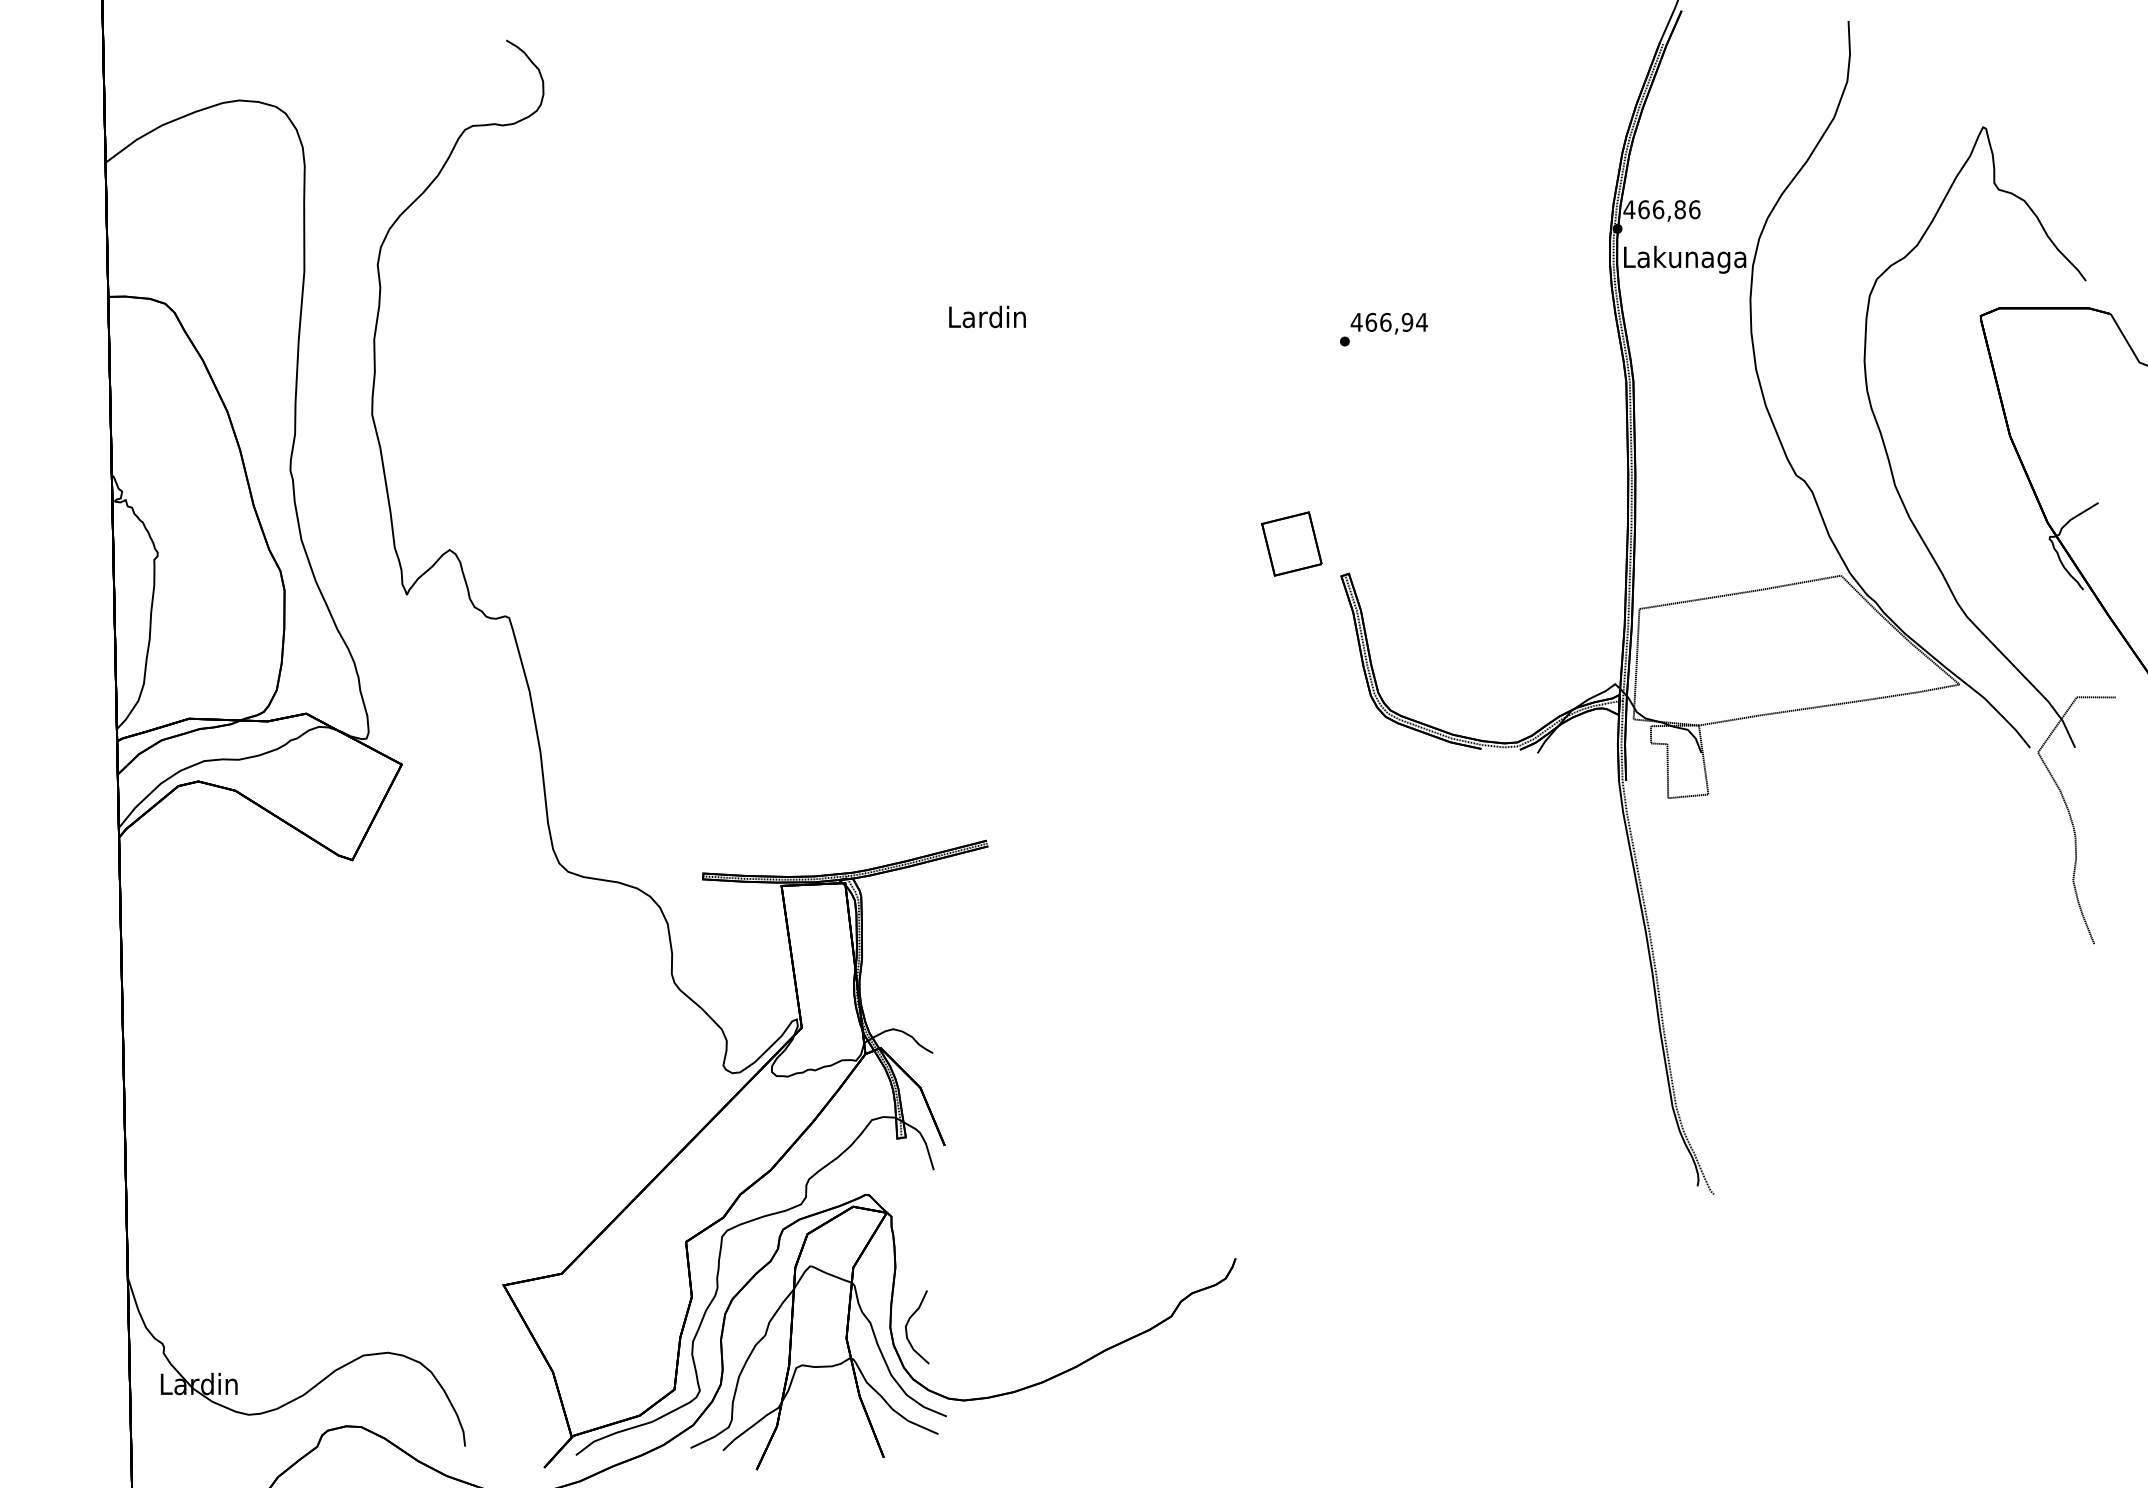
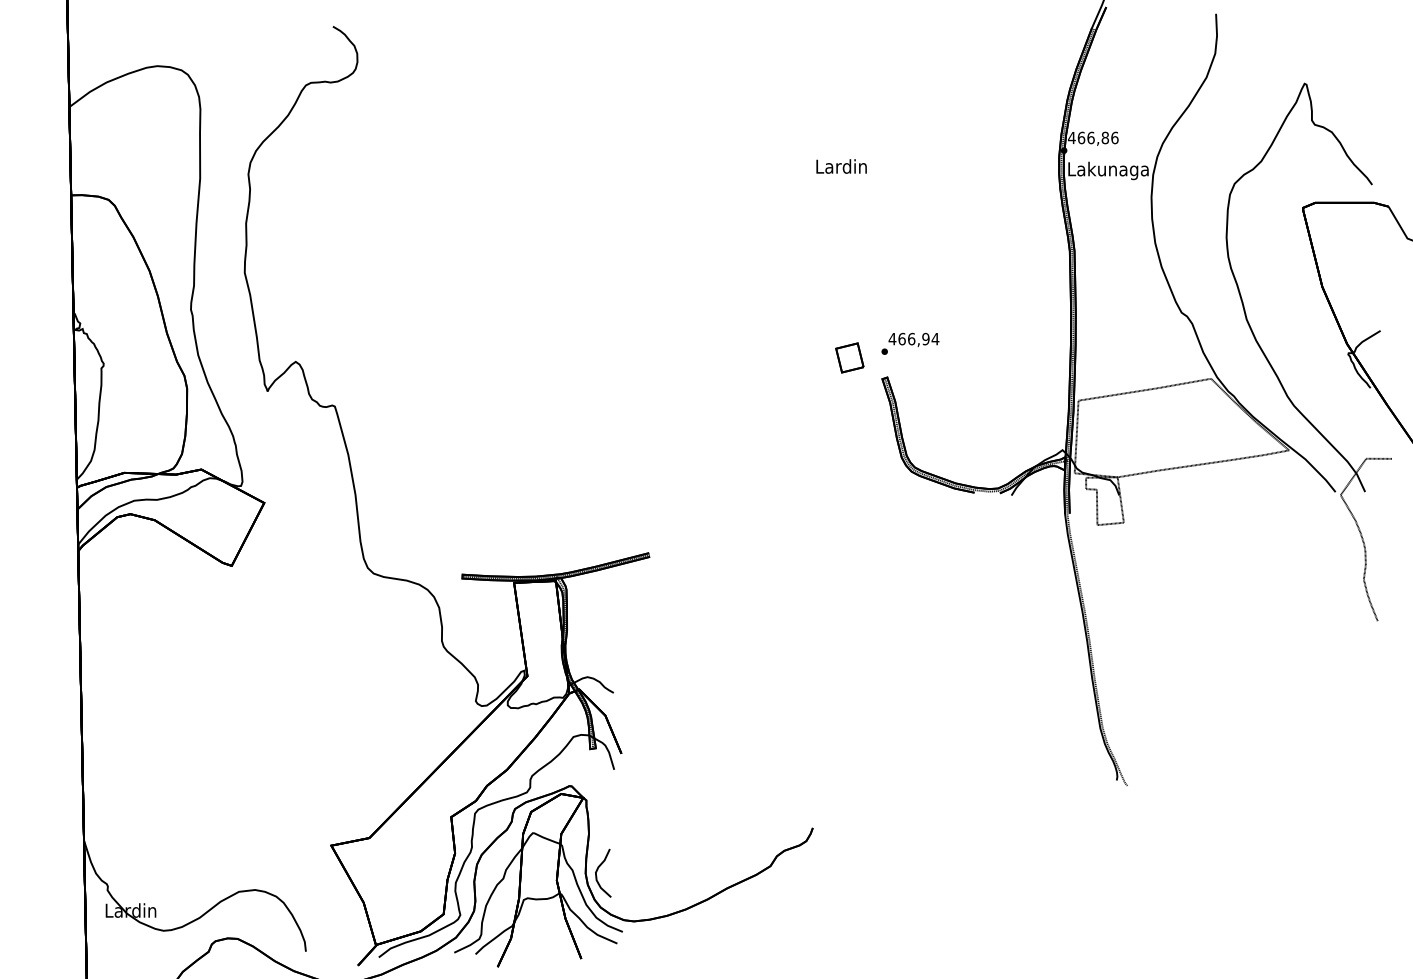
text: (987, 316) -> (841, 166), moved
text: (1384, 329) -> (910, 343), moved
part: (1291, 543) -> (849, 357), size x0.7

